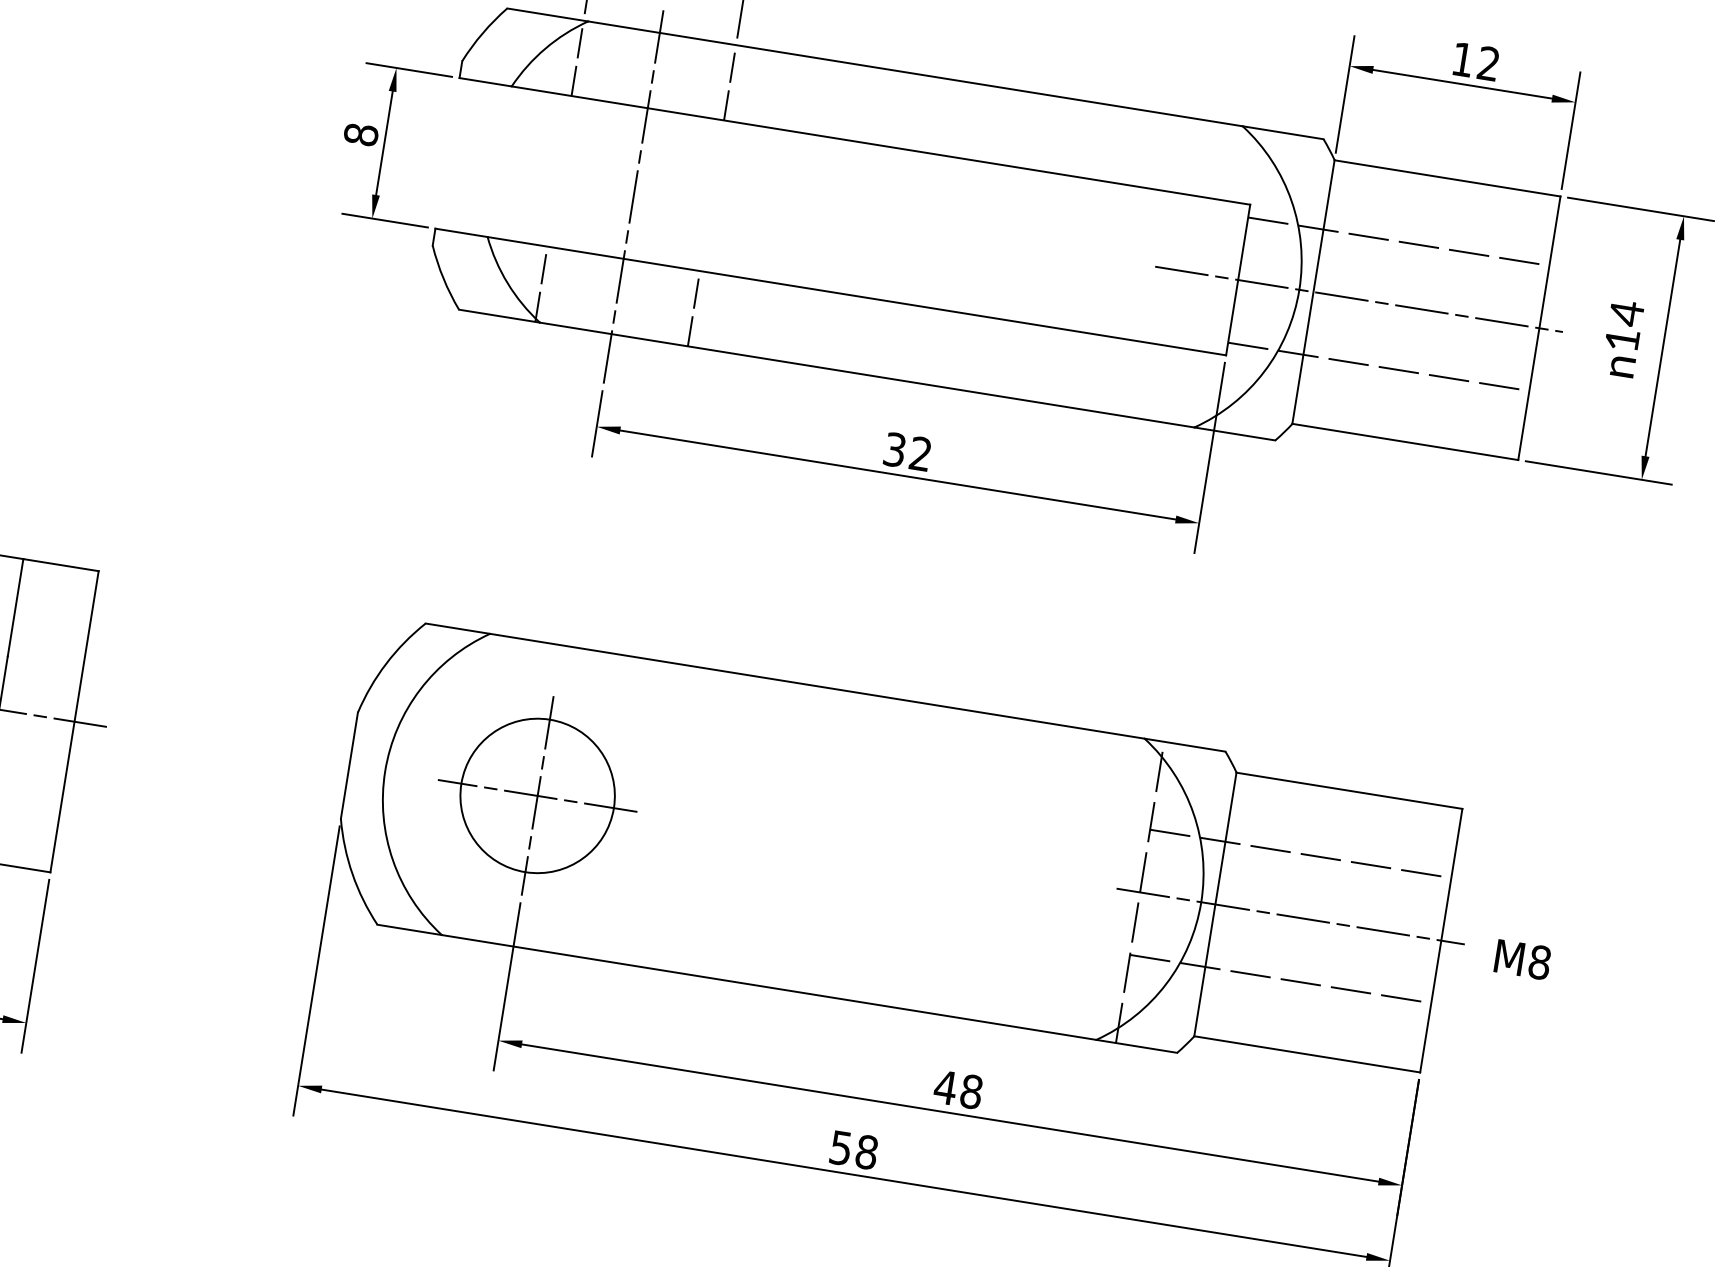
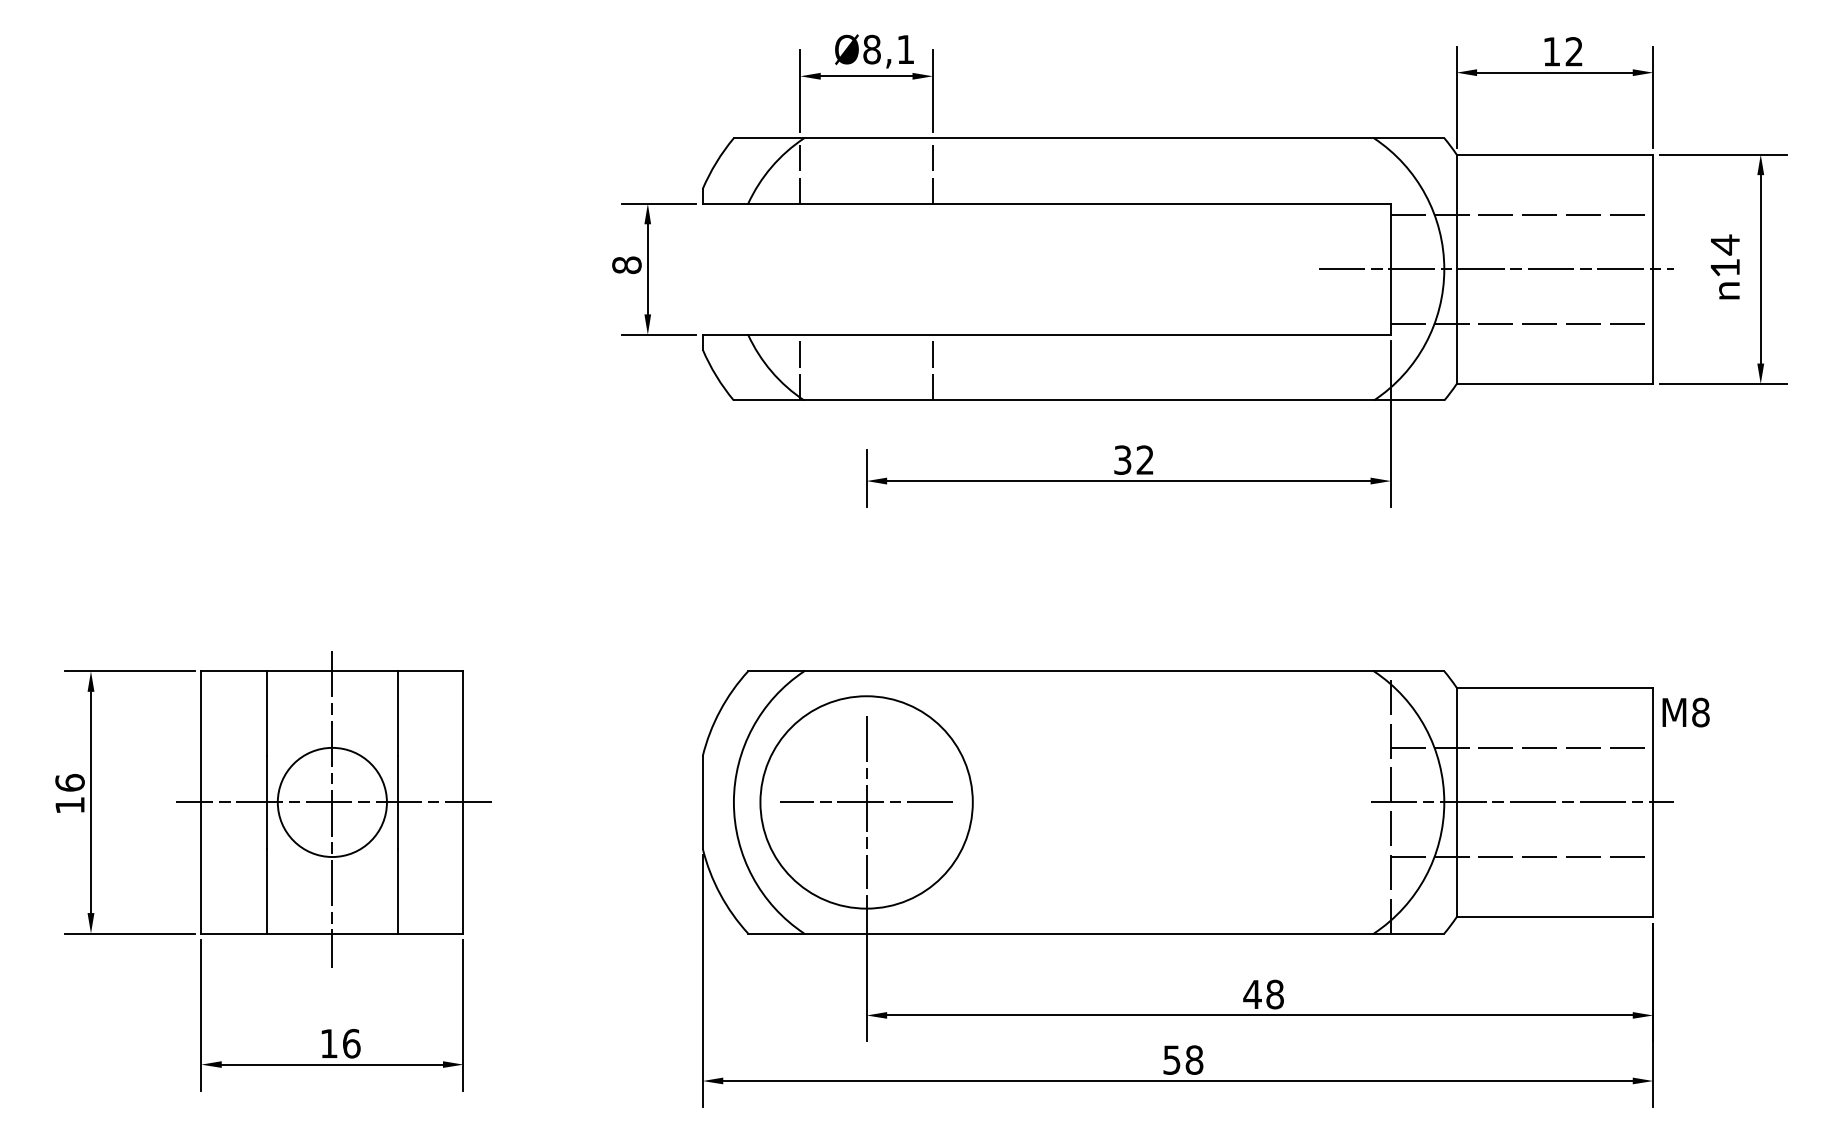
line: (633, 196) -> (866, 280), removed
circle: (537, 795) -> (866, 802), size x1.6
text: (1522, 959) -> (1685, 712), moved

